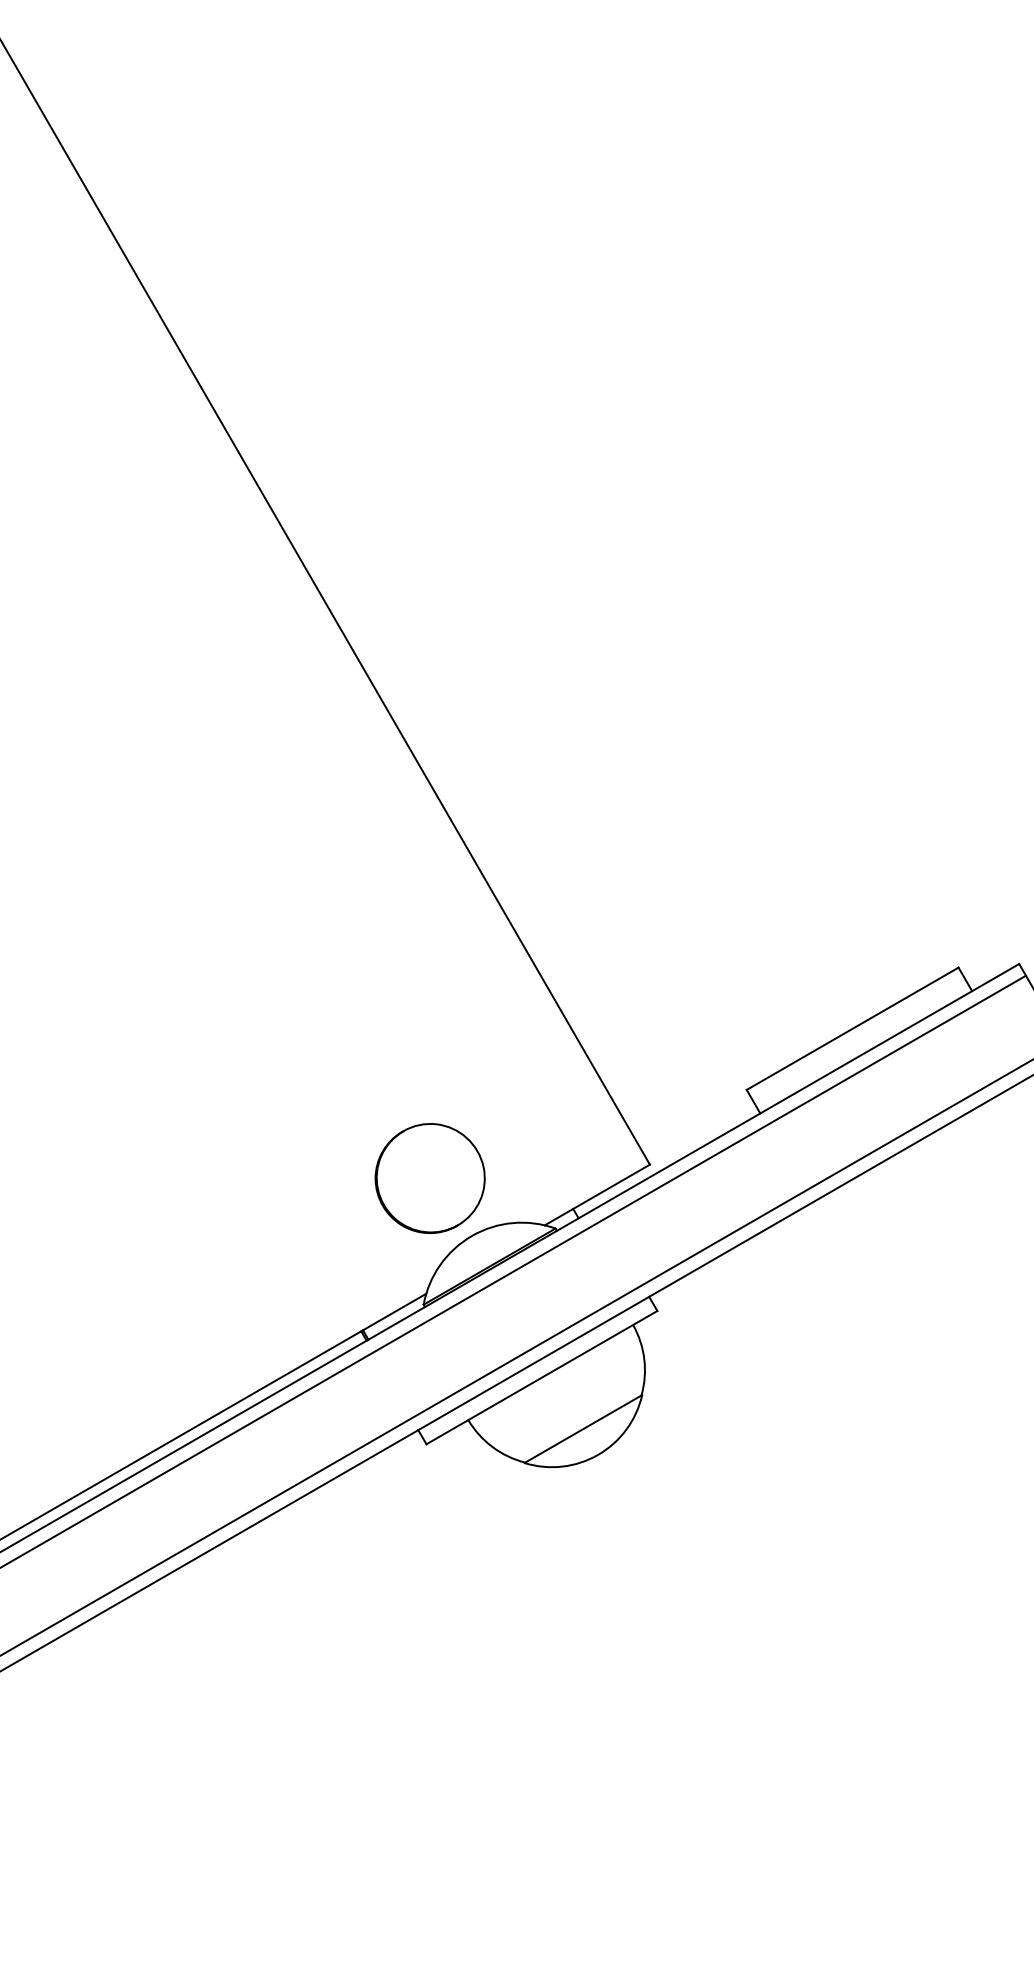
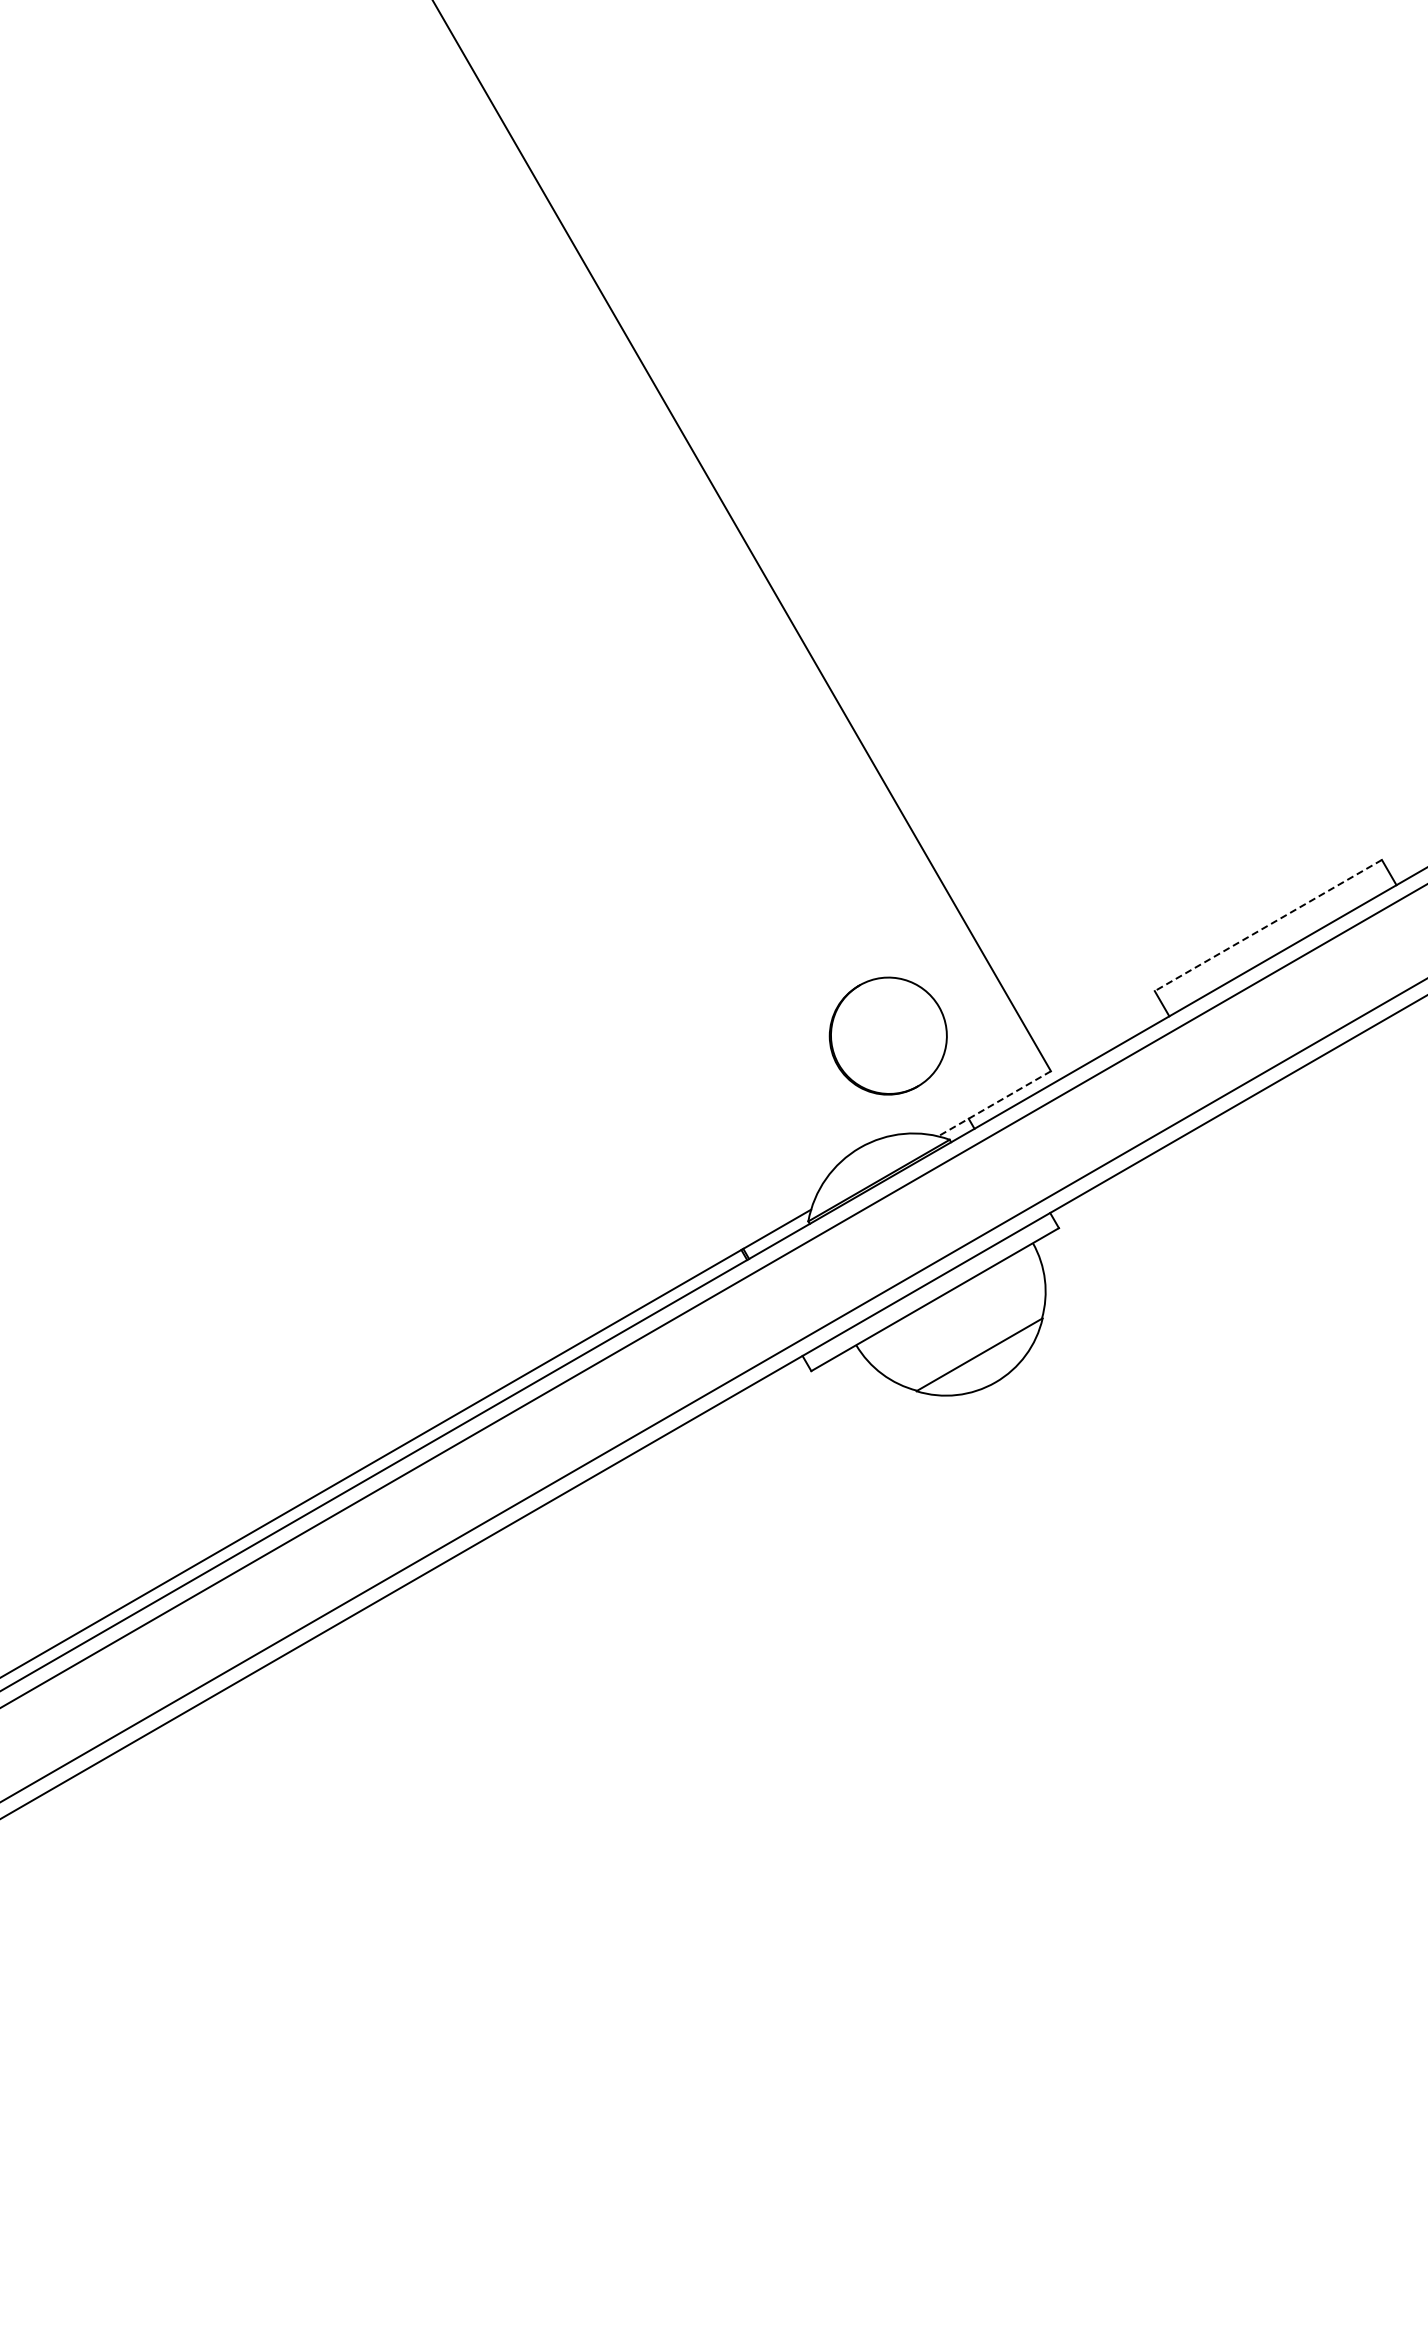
line: (851, 1028) -> (1267, 925), solid -> dashed
part: (429, 1177) -> (887, 1035), moved
line: (597, 1195) -> (994, 1104), solid -> dashed

